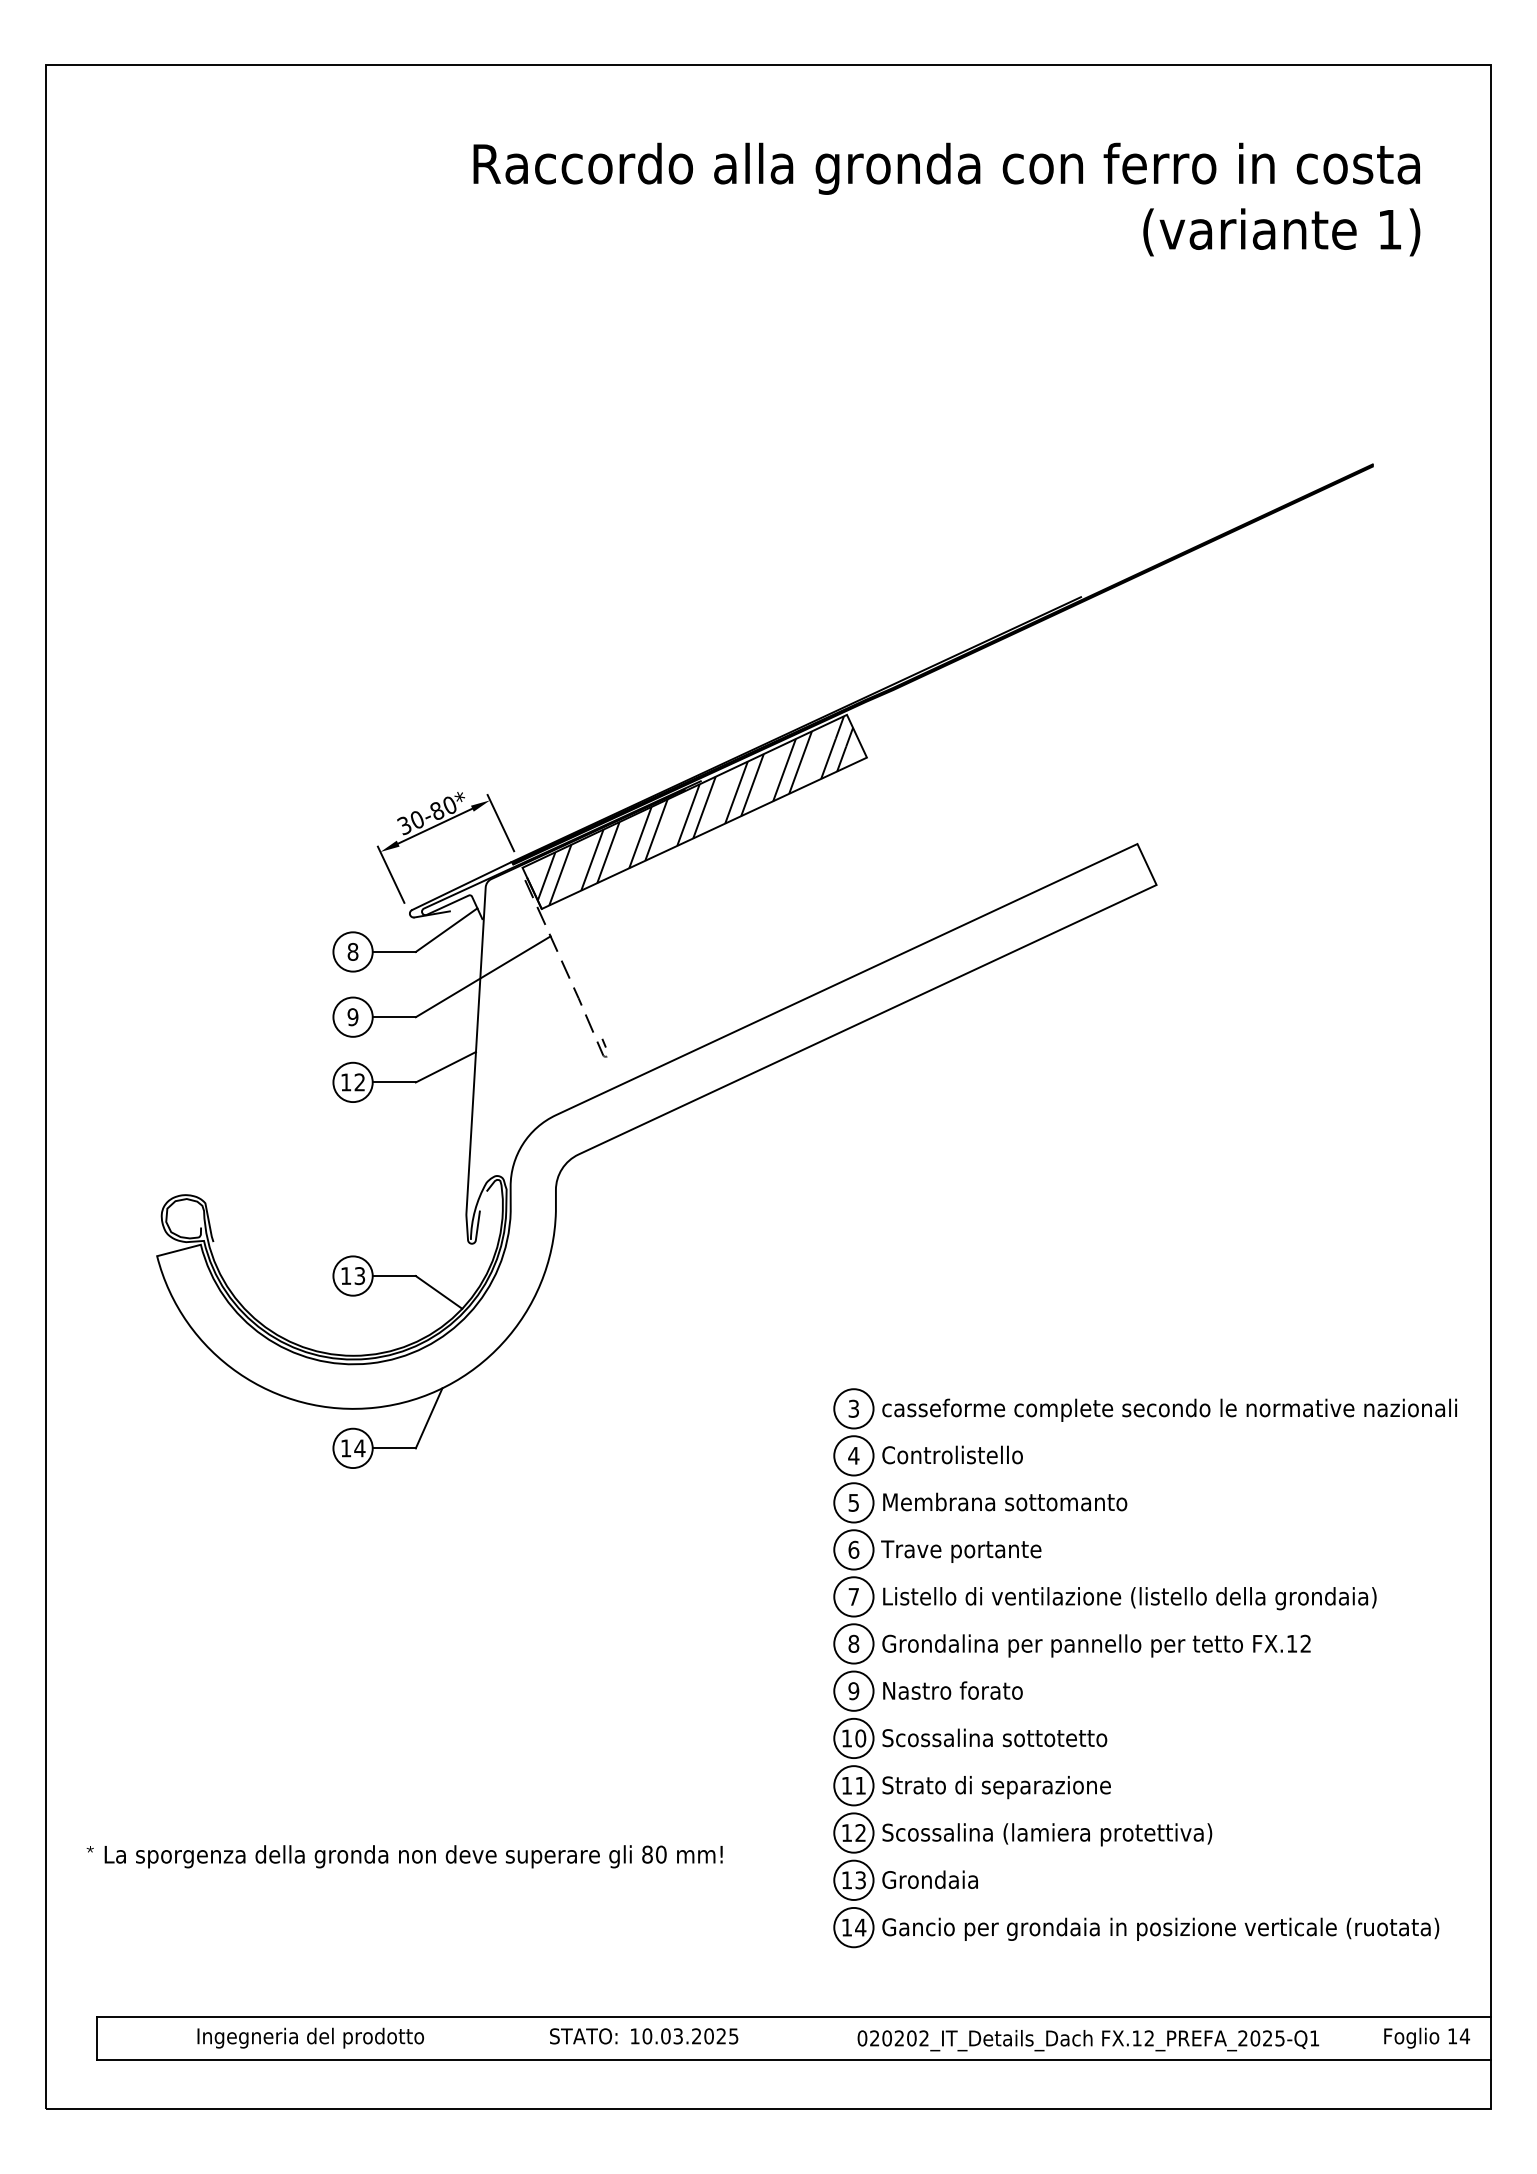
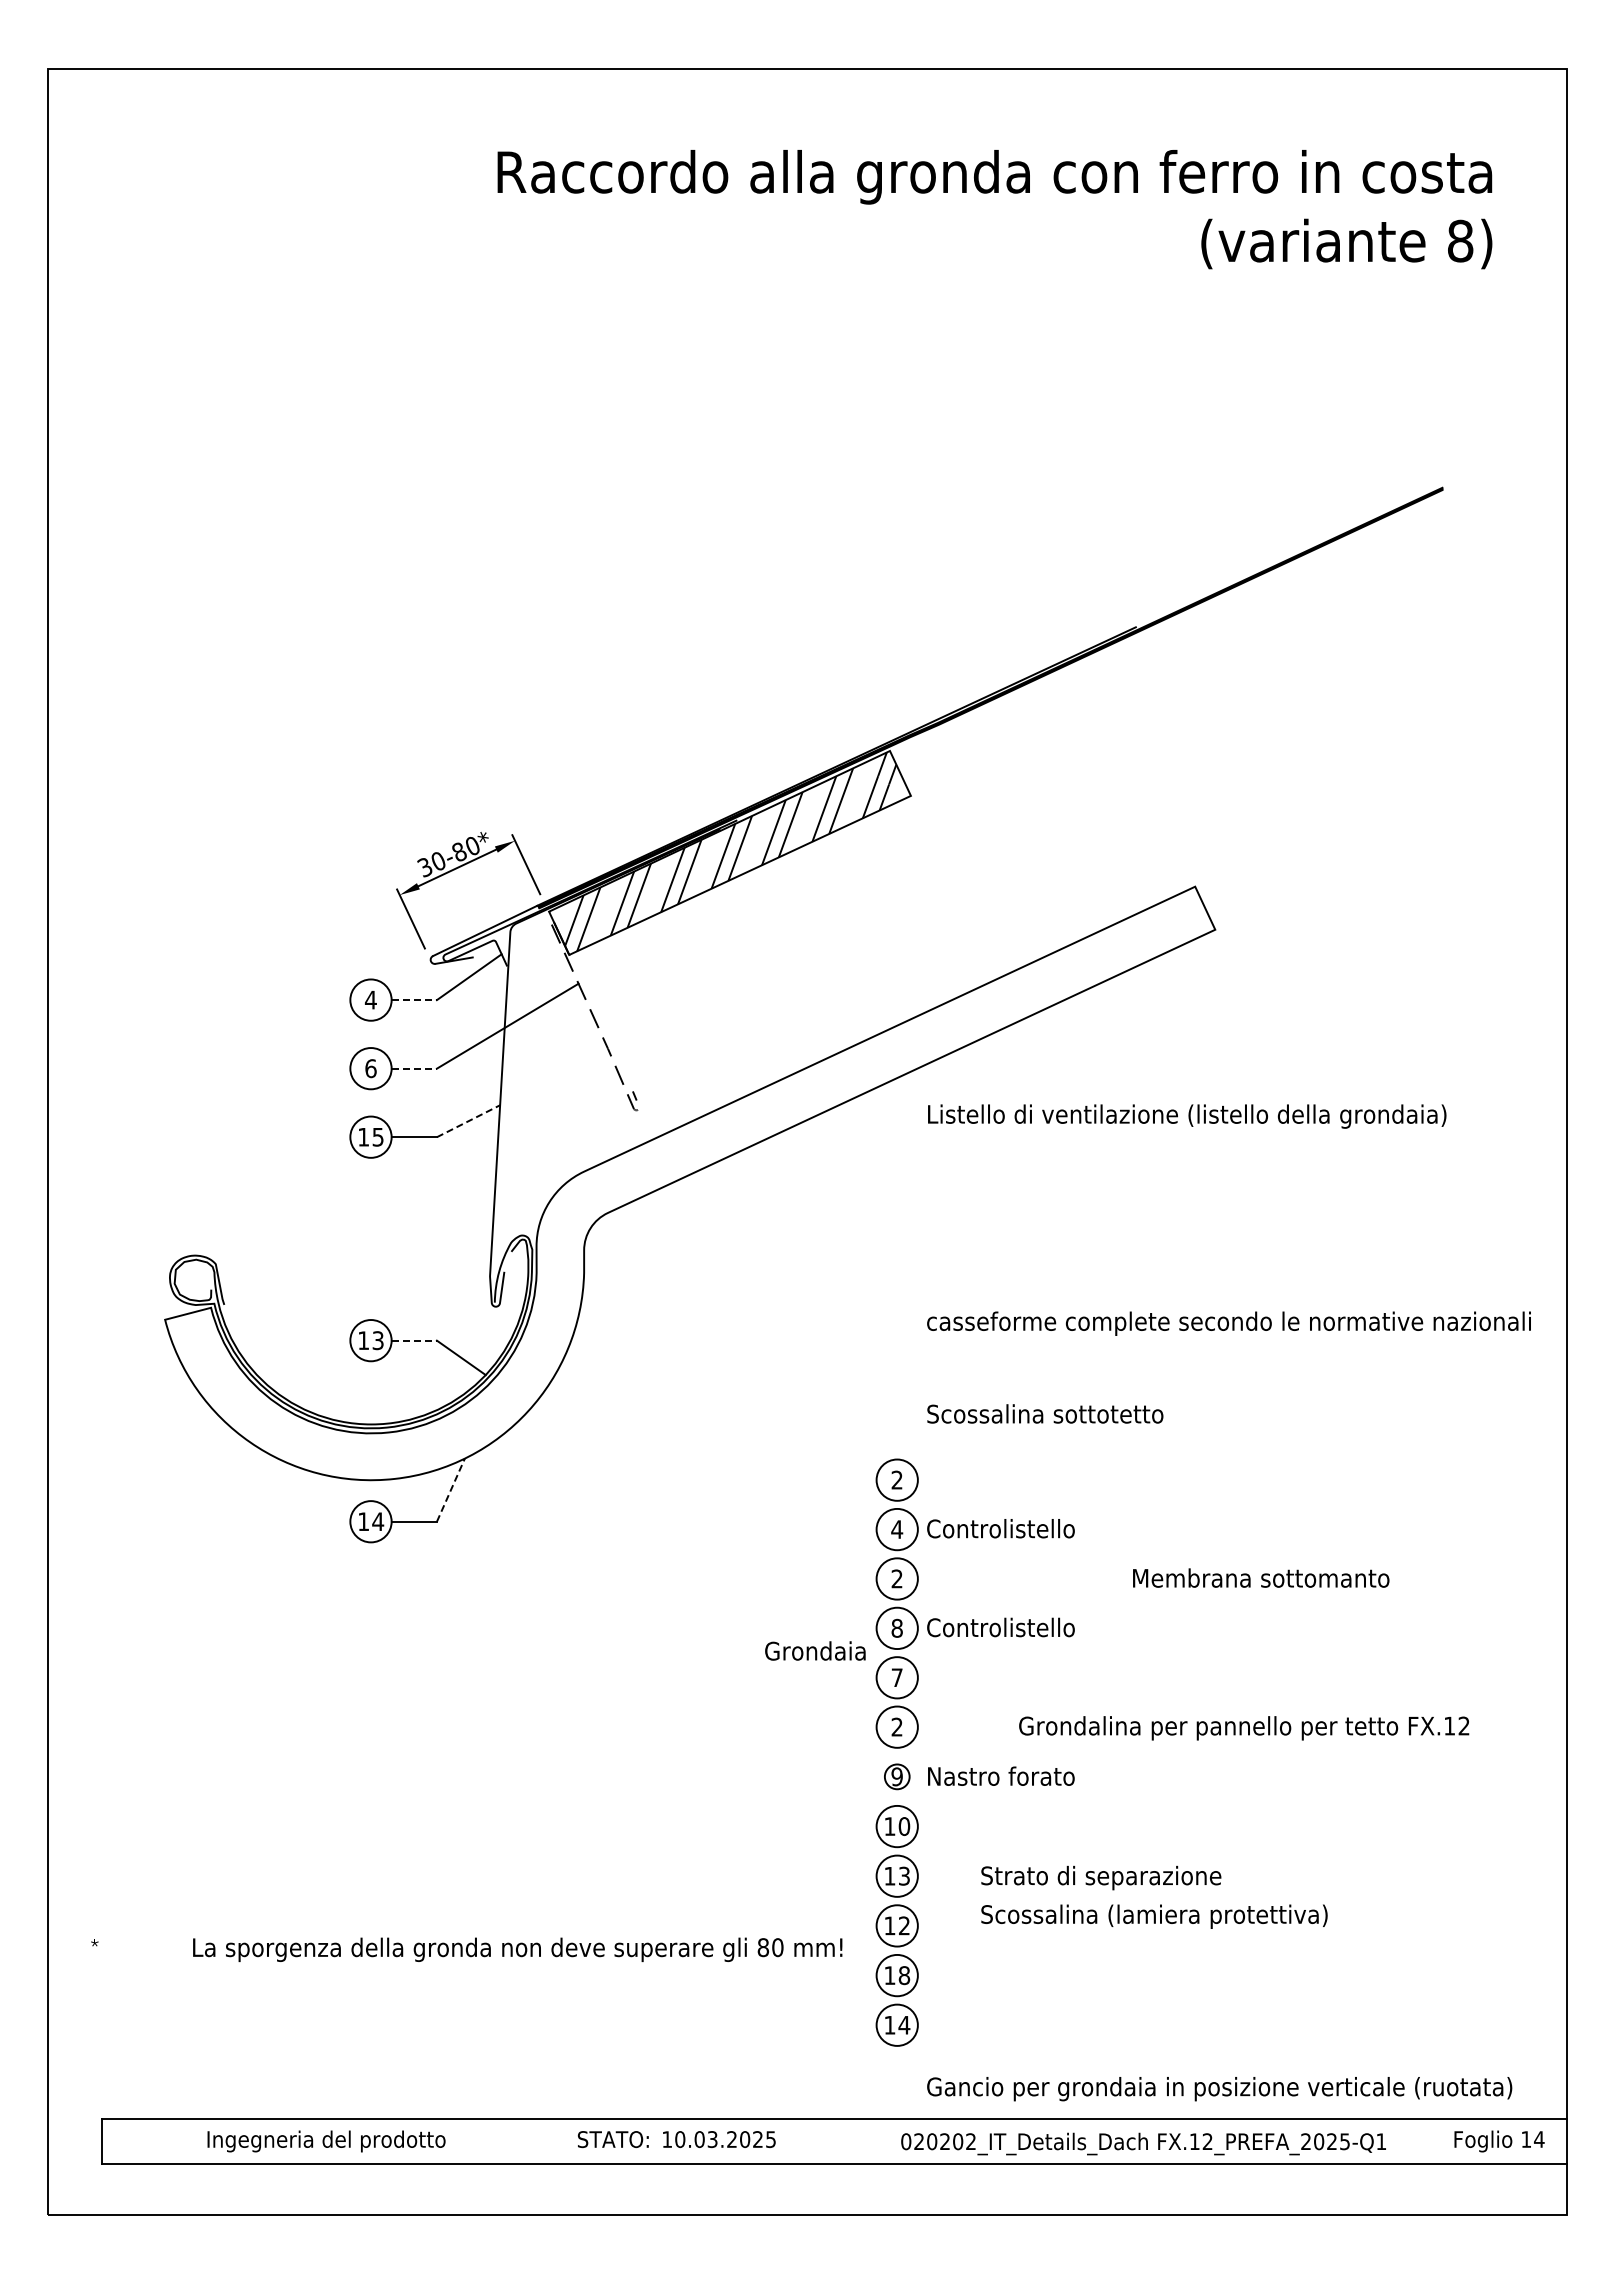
text: (1389, 229) -> (1460, 240), 1) -> 8)
text: (352, 951) -> (370, 999), 8 -> 4
line: (394, 952) -> (414, 1000), solid -> dashed
text: (352, 1017) -> (370, 1068), 9 -> 6
line: (394, 1017) -> (414, 1068), solid -> dashed
line: (445, 1067) -> (468, 1121), solid -> dashed
text: (359, 1081) -> (377, 1136), 12 -> 15
line: (394, 1275) -> (414, 1340), solid -> dashed
text: (853, 1409) -> (896, 1480), 3 -> 2
text: (1169, 1410) -> (1228, 1323), moved
line: (428, 1418) -> (450, 1490), solid -> dashed
text: (1005, 1501) -> (1261, 1577), moved
text: (853, 1502) -> (896, 1578), 5 -> 2
text: (853, 1549) -> (896, 1627), 6 -> 8
text: (960, 1550) -> (1009, 1629), Trave portante -> Controlistello
text: (1130, 1598) -> (1187, 1116), moved
text: (853, 1643) -> (896, 1726), 8 -> 2
text: (1096, 1646) -> (1244, 1728), moved
circle: (853, 1690) -> (896, 1776), size x0.6
text: (995, 1737) -> (1045, 1413), moved
text: (860, 1785) -> (904, 1875), 11 -> 13
text: (996, 1786) -> (1101, 1877), moved
text: (1047, 1834) -> (1154, 1916), moved
text: (413, 1856) -> (517, 1949), moved
text: (930, 1879) -> (815, 1650), moved
text: (860, 1880) -> (904, 1975), 13 -> 18
text: (1160, 1929) -> (1219, 2089), moved

